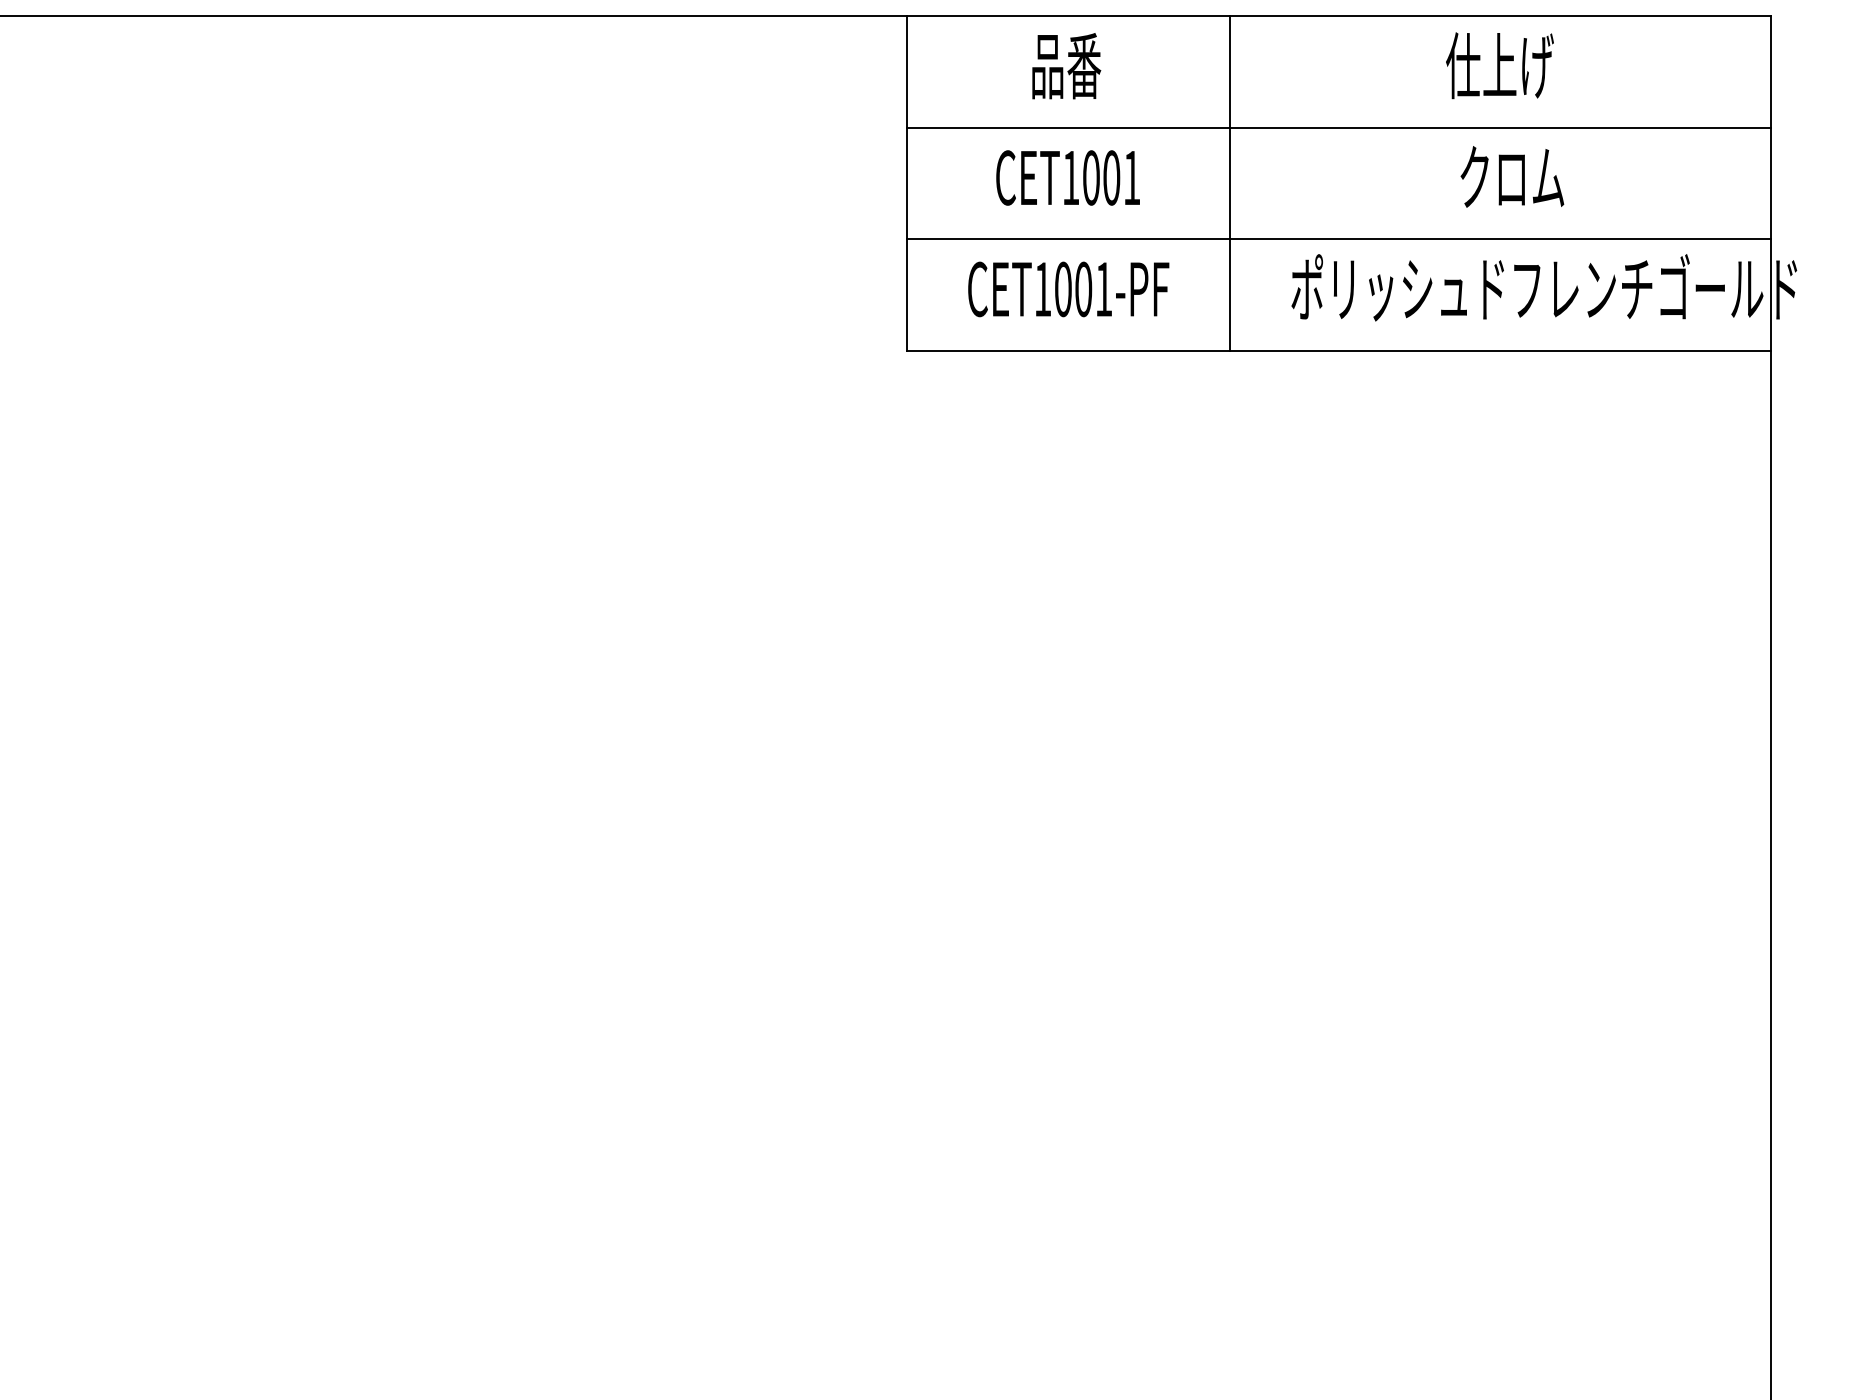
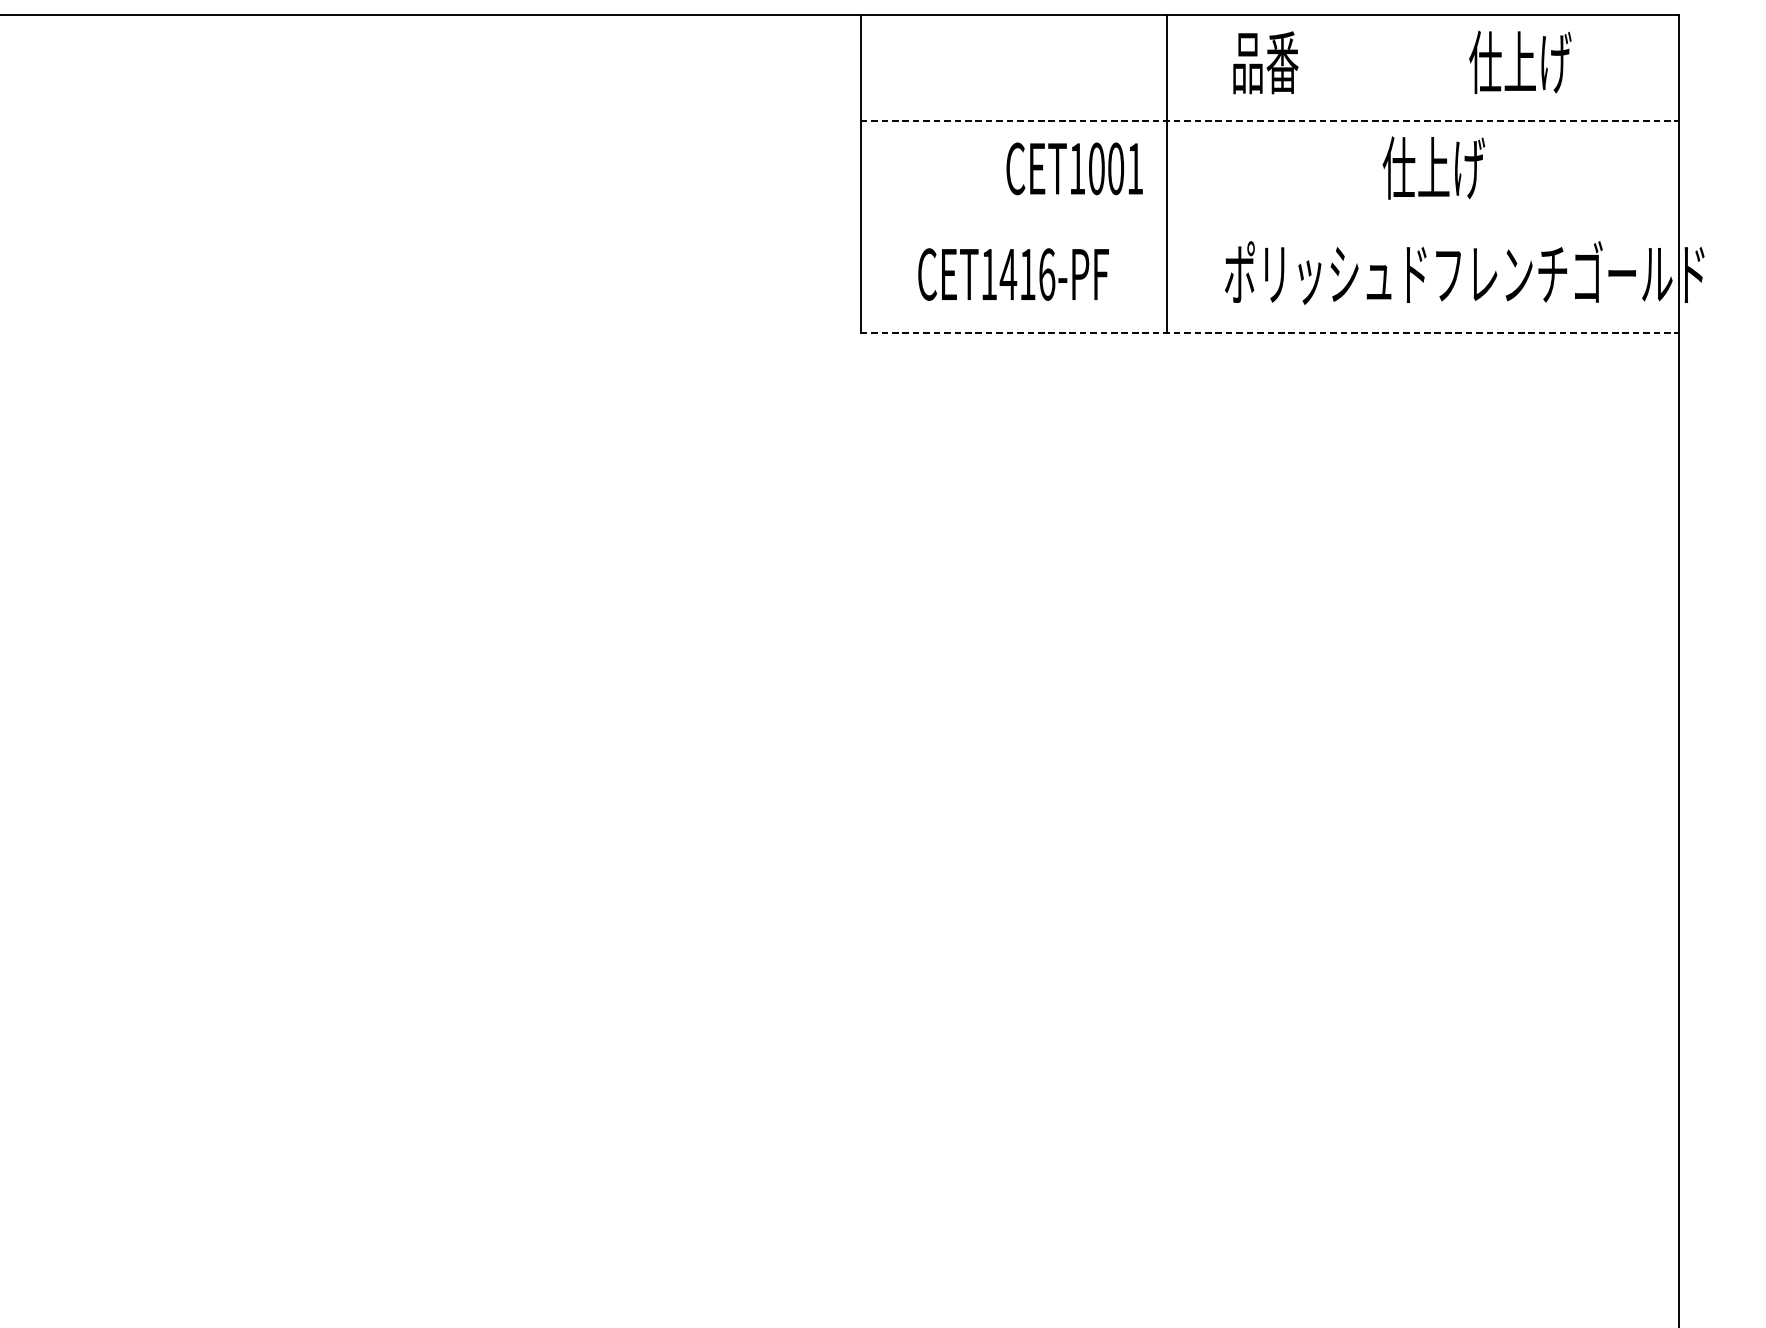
text: (1499, 65) -> (1519, 62), moved
text: (1066, 66) -> (1265, 63), moved
line: (1338, 127) -> (1269, 120), solid -> dashed
text: (1511, 176) -> (1433, 167), クロム -> 仕上げ
text: (1067, 177) -> (1074, 168), moved
line: (1338, 239) -> (1269, 227), removed
text: (1083, 289) -> (1027, 274), CET1001-PF -> CET1416-PF
line: (1338, 350) -> (1269, 332), solid -> dashed

